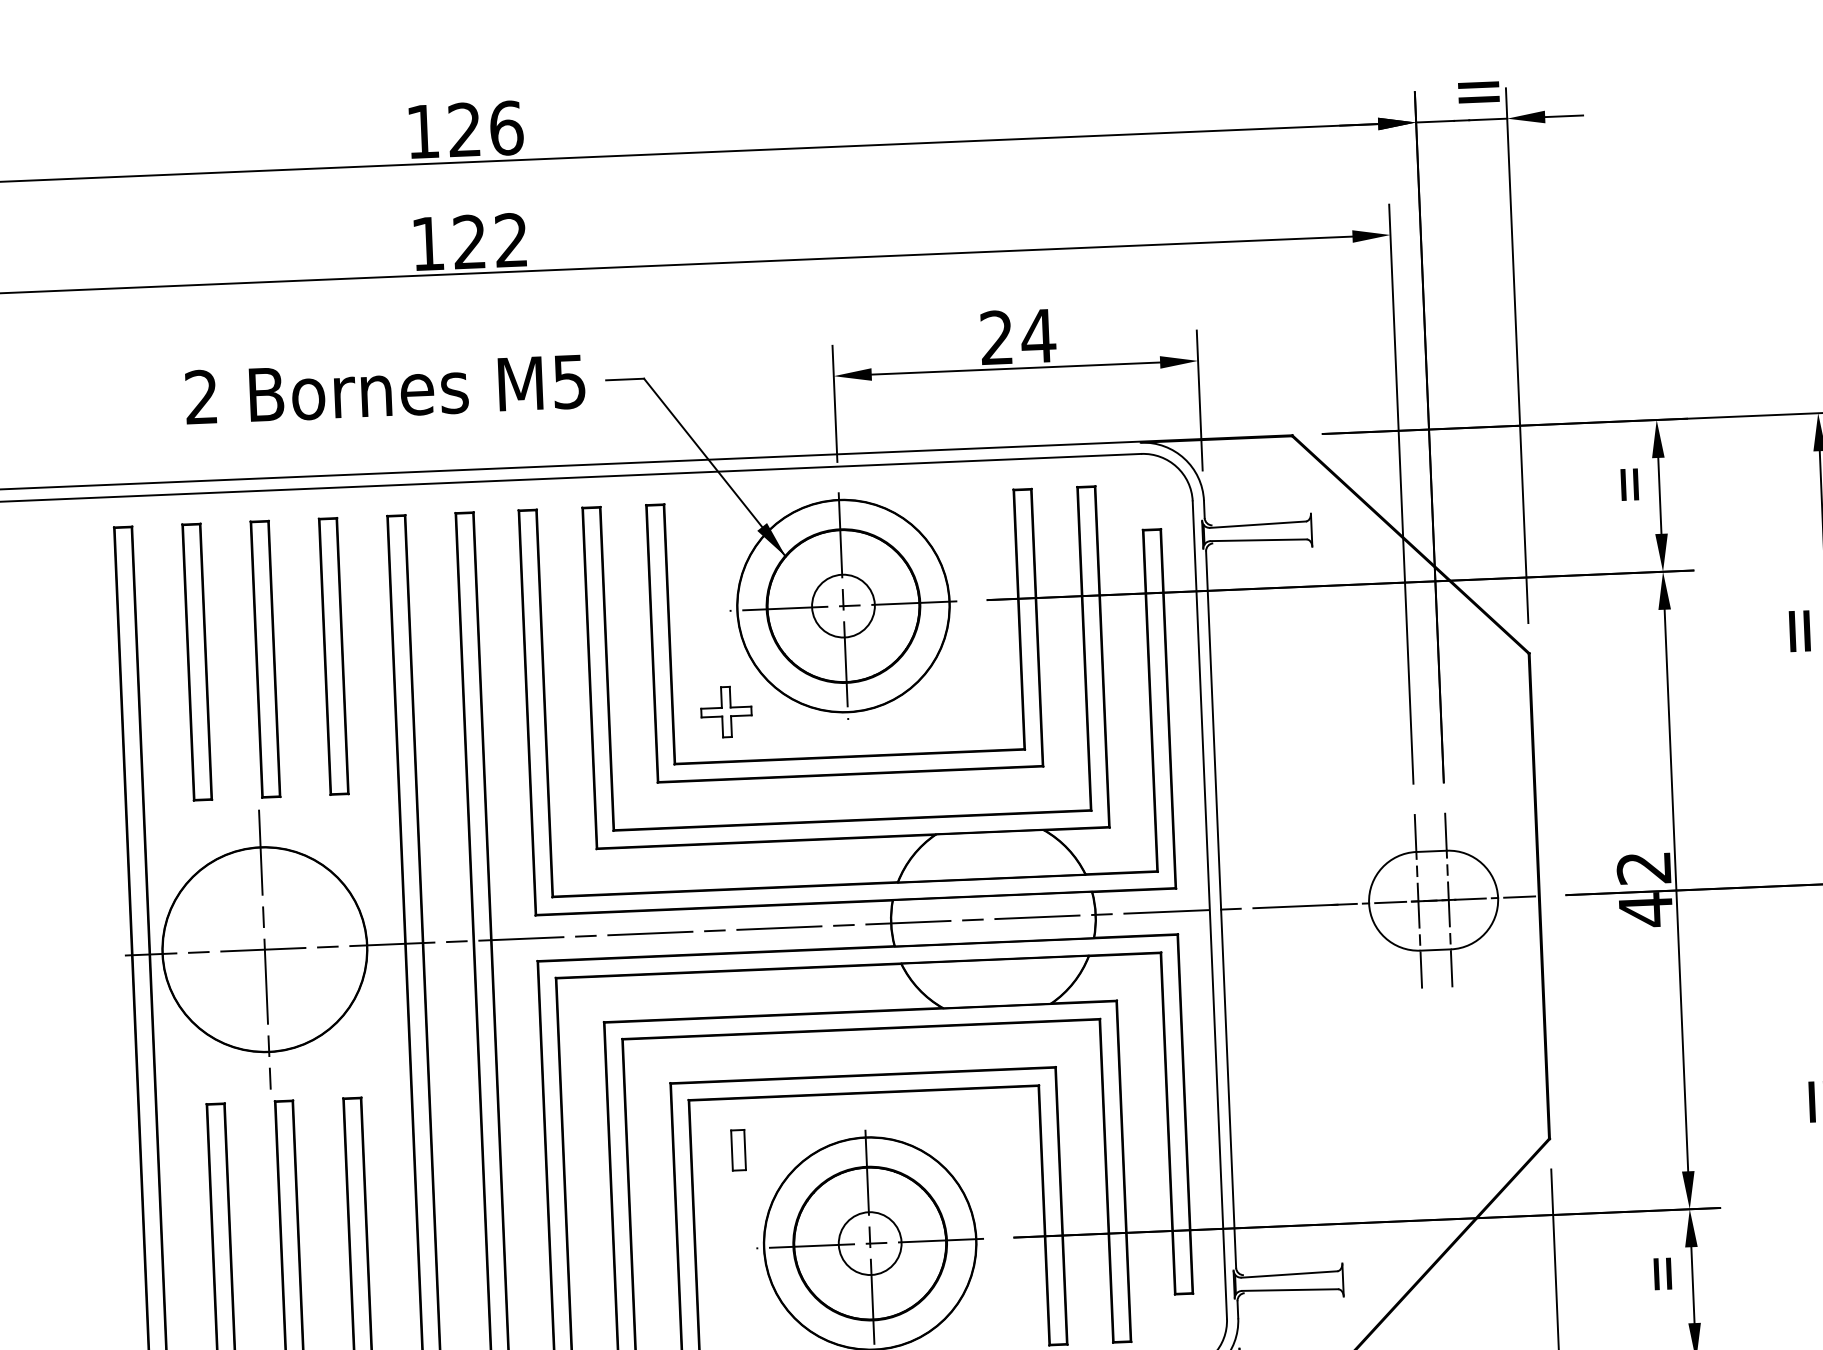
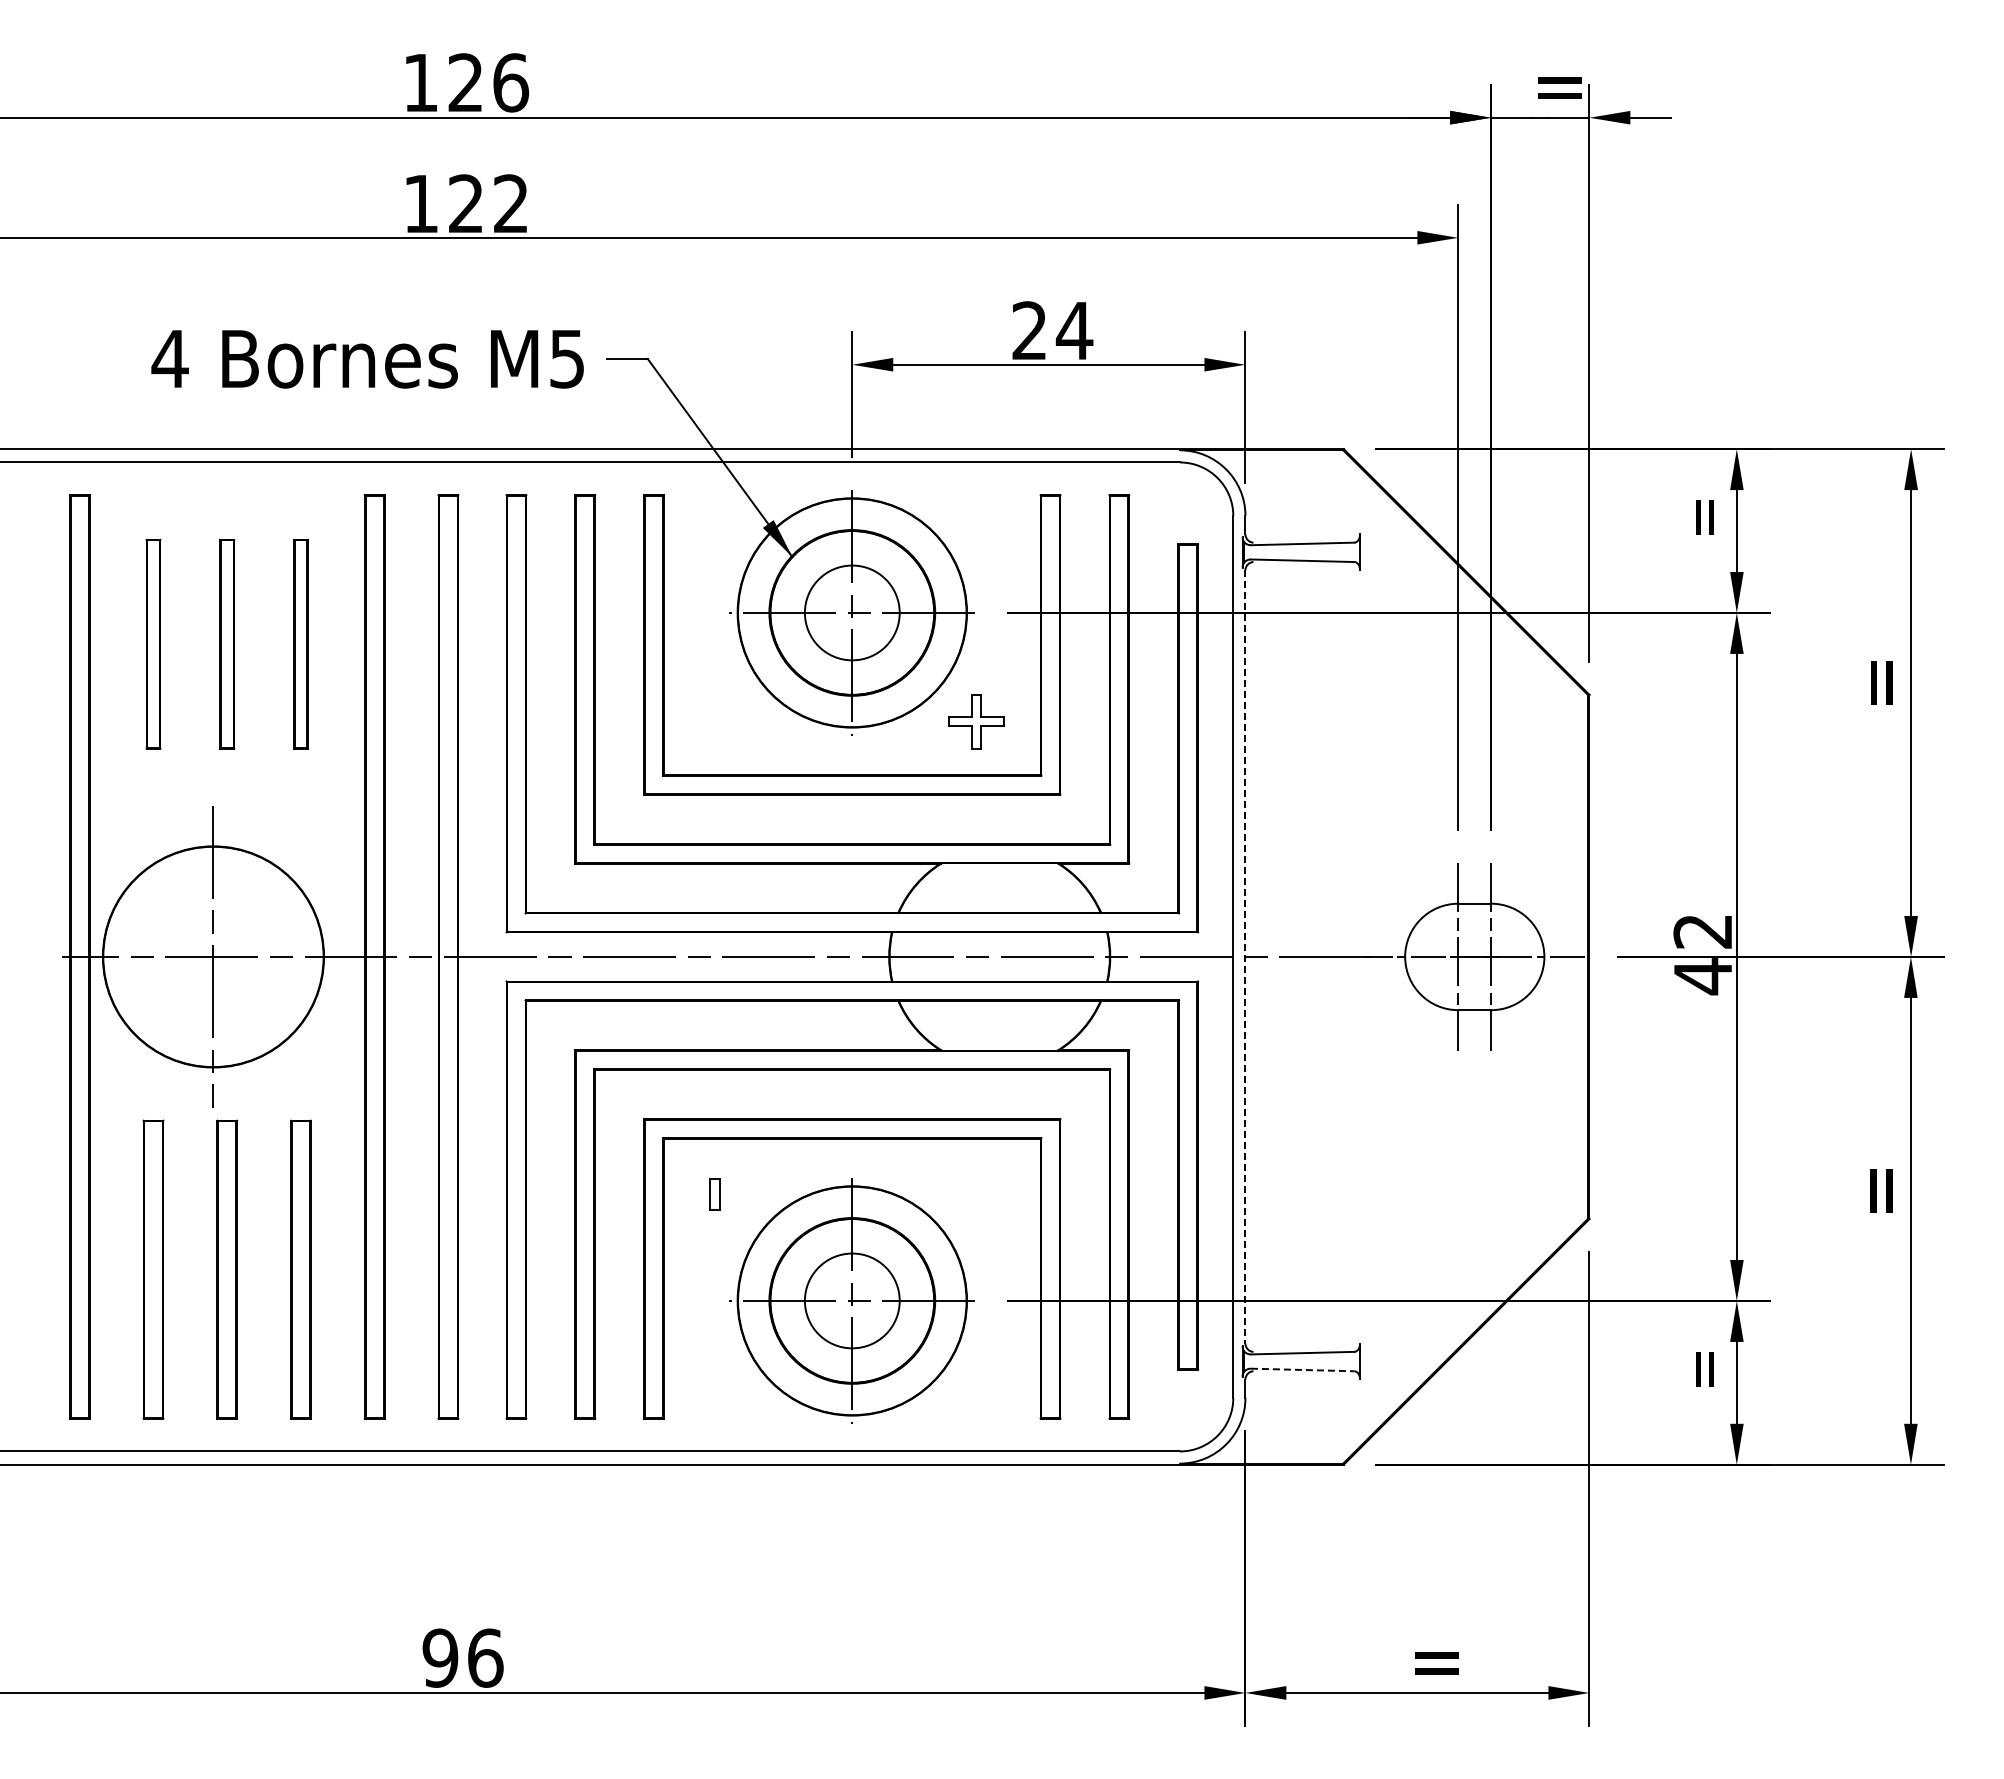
text: (200, 396) -> (169, 358), 2 -> 4
circle: (843, 605) -> (852, 612), size x1.4
part: (333, 656) -> (300, 644), size x0.7
part: (265, 659) -> (227, 644), size x0.7
part: (197, 662) -> (153, 644), size x0.7
part: (726, 711) -> (976, 721), moved
line: (1221, 909) -> (1245, 956), solid -> dashed
part: (738, 1150) -> (714, 1194), size x0.7
circle: (870, 1243) -> (852, 1300), size x1.4
line: (1289, 1289) -> (1302, 1369), solid -> dashed

